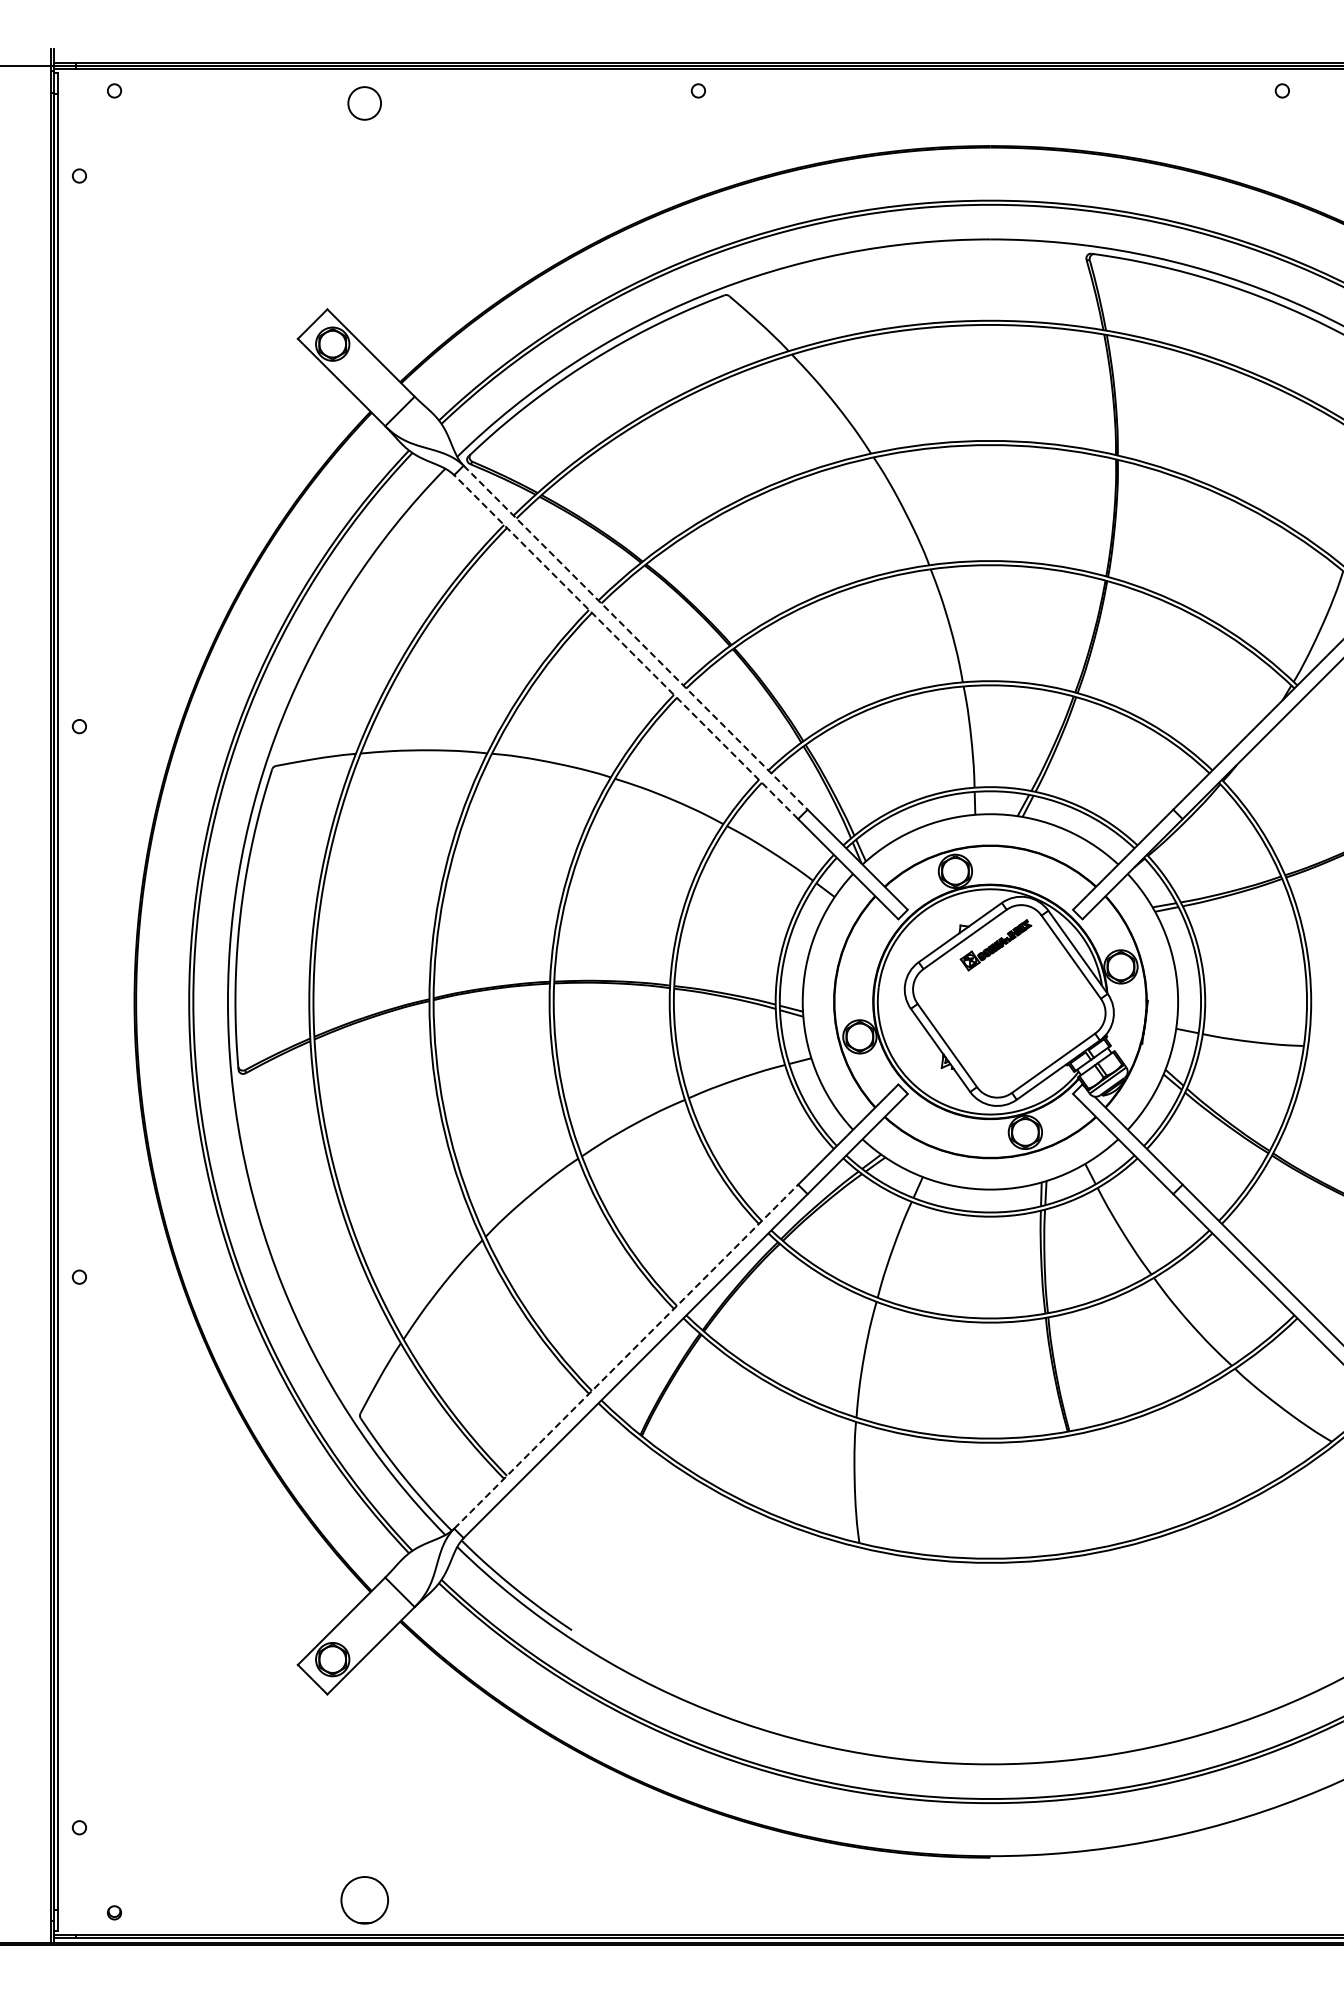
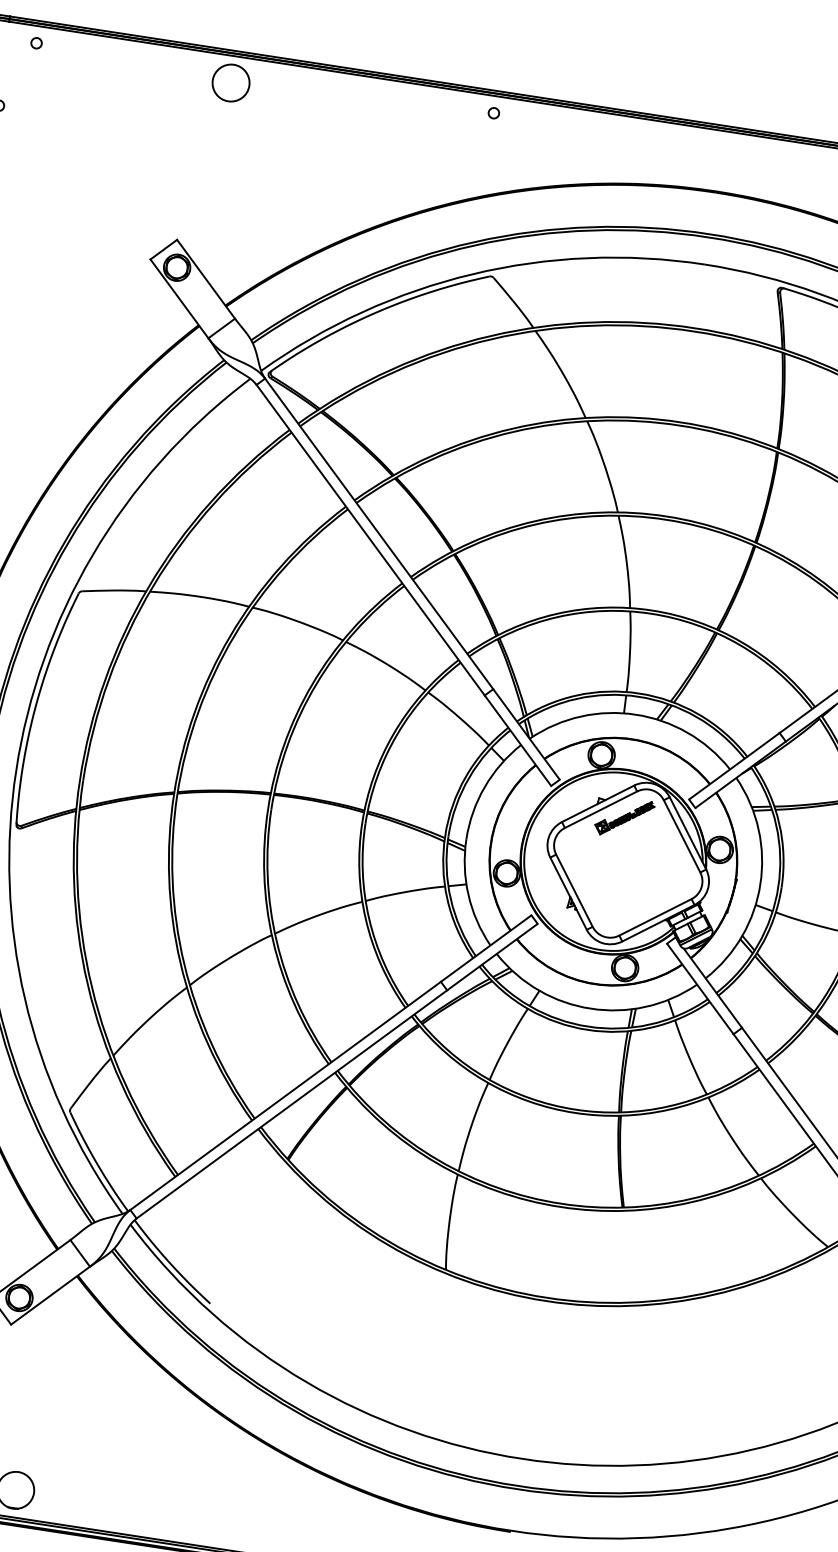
circle: (364, 103) -> (230, 83), size x1.43
line: (636, 638) -> (379, 534), dashed -> solid
line: (625, 646) -> (370, 539), dashed -> solid
line: (626, 1356) -> (285, 1095), dashed -> solid

